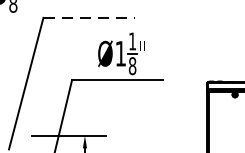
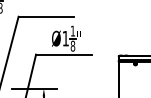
line: (89, 17) -> (46, 16), dashed -> solid

